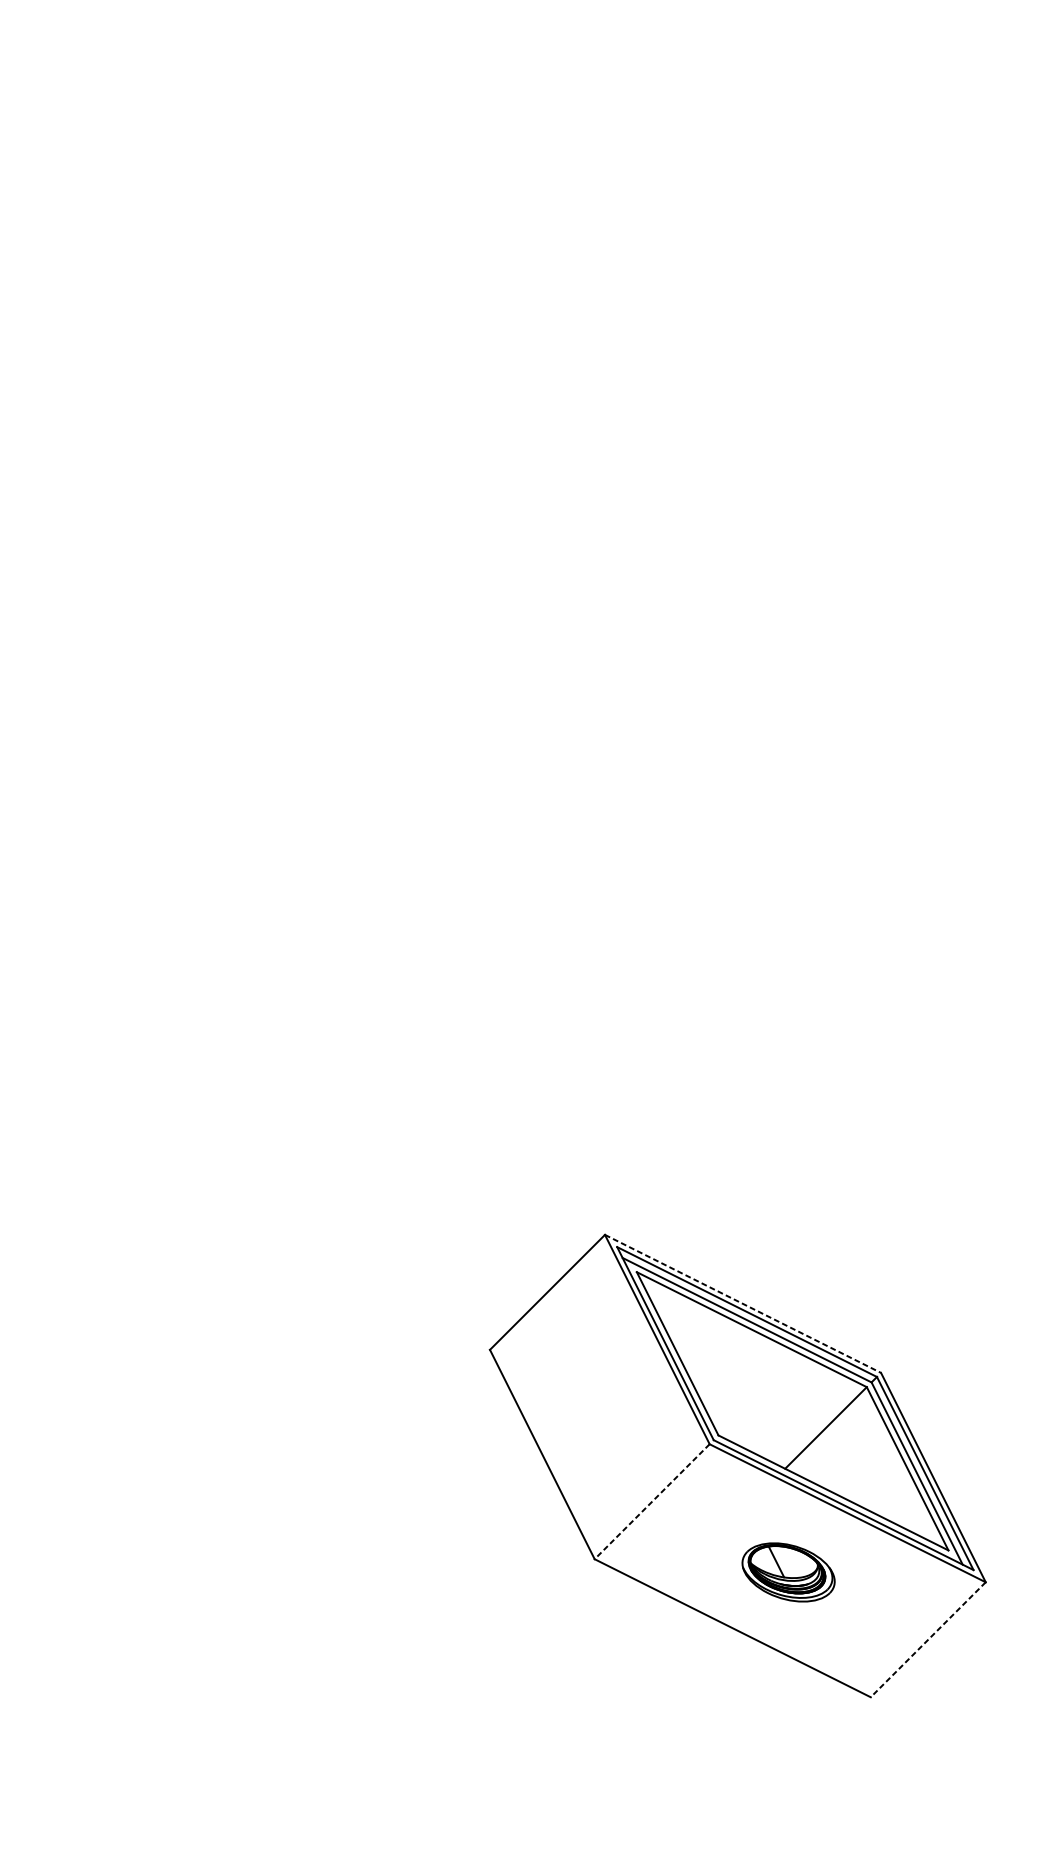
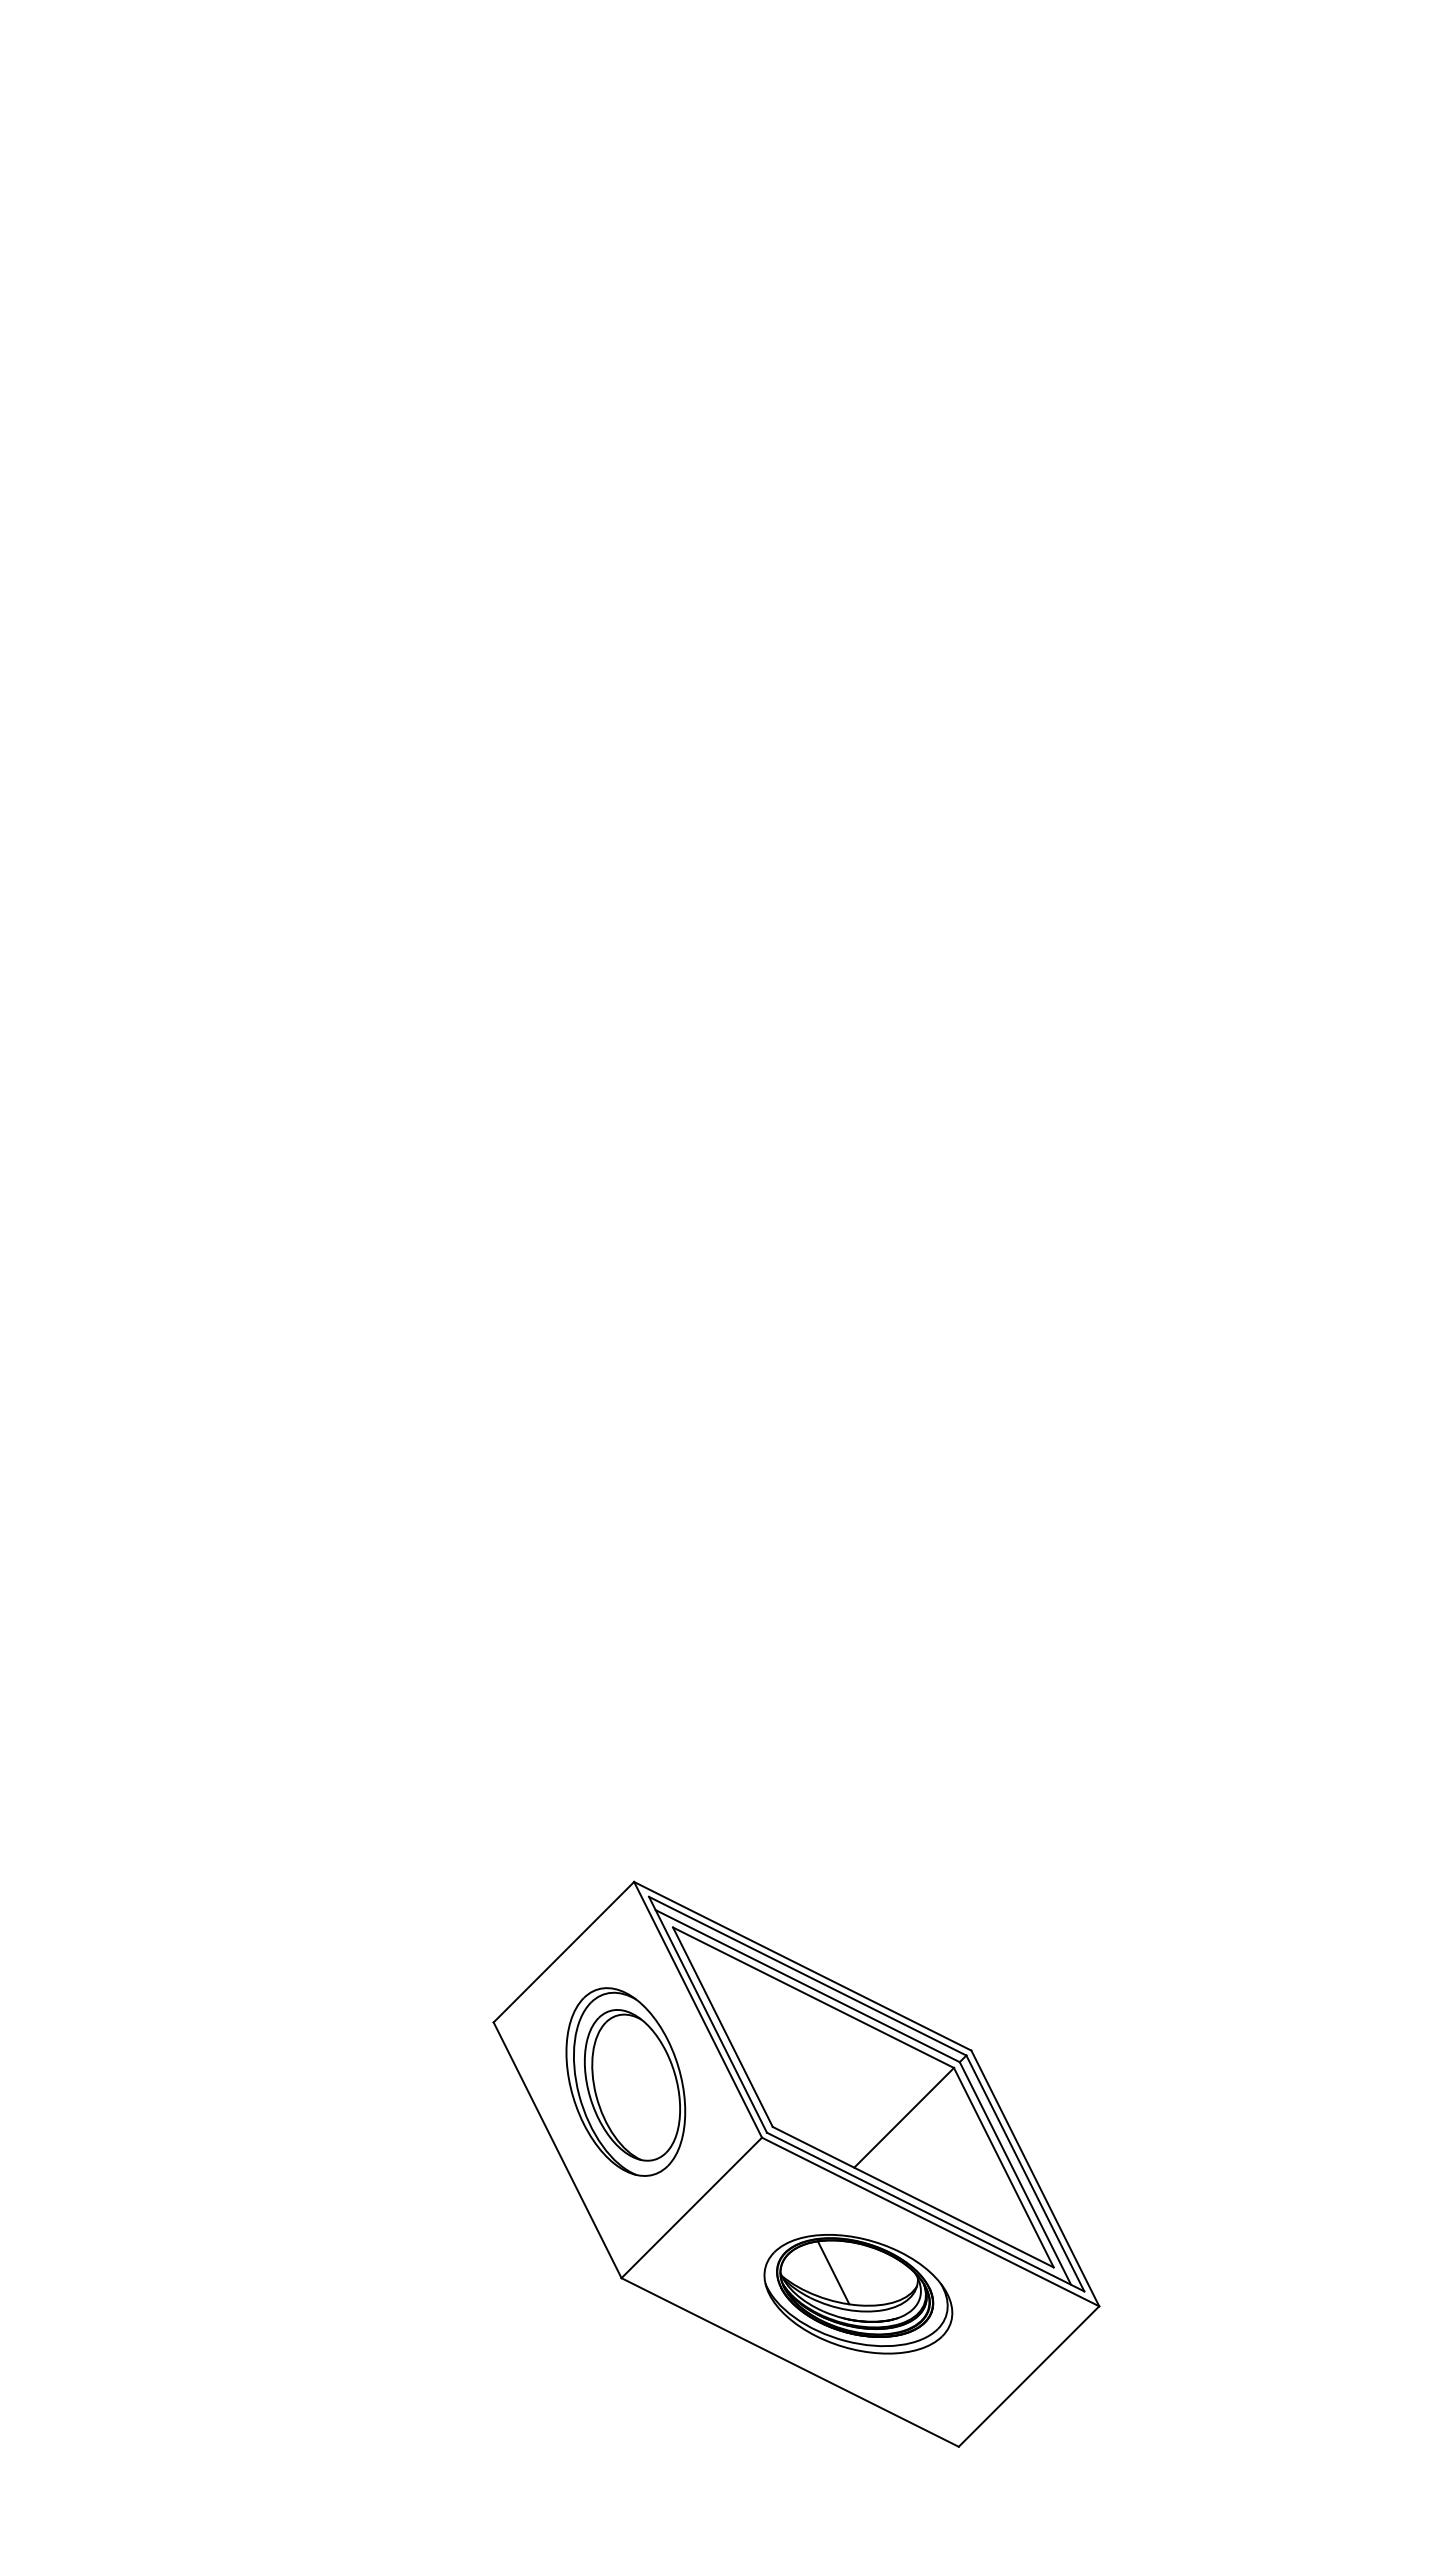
line: (742, 1304) -> (802, 1966), dashed -> solid
part: (597, 1398) -> (625, 2081), added
line: (651, 1502) -> (691, 2208), dashed -> solid
part: (788, 1572) -> (858, 2294), size x1.67
line: (927, 1639) -> (1028, 2376), dashed -> solid

